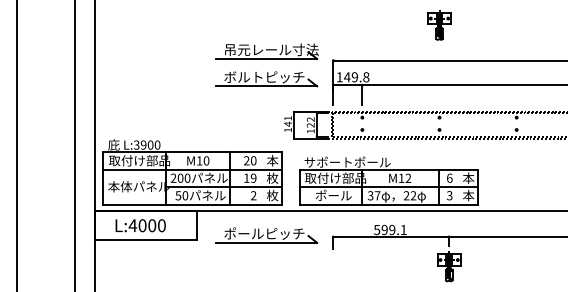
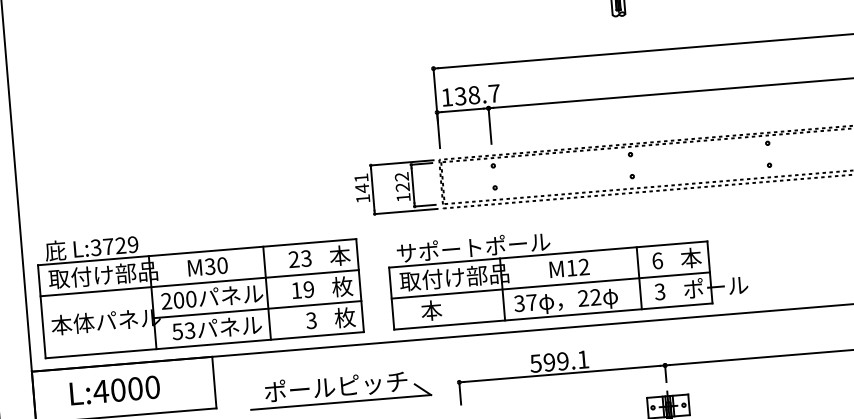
part: (266, 51) -> (313, 62), removed
text: (356, 77) -> (477, 95), 149.8 -> 138.7
part: (266, 79) -> (317, 112), removed
text: (150, 144) -> (120, 244), L:3900 -> L:3729
text: (199, 160) -> (209, 265), M10 -> M30
text: (253, 160) -> (305, 258), 20 -> 23
text: (185, 195) -> (190, 330), 50 -> 53
text: (333, 195) -> (453, 308), ポール -> 本
text: (481, 195) -> (716, 286), 本 -> ポール
text: (253, 196) -> (311, 322), 2 -> 3

